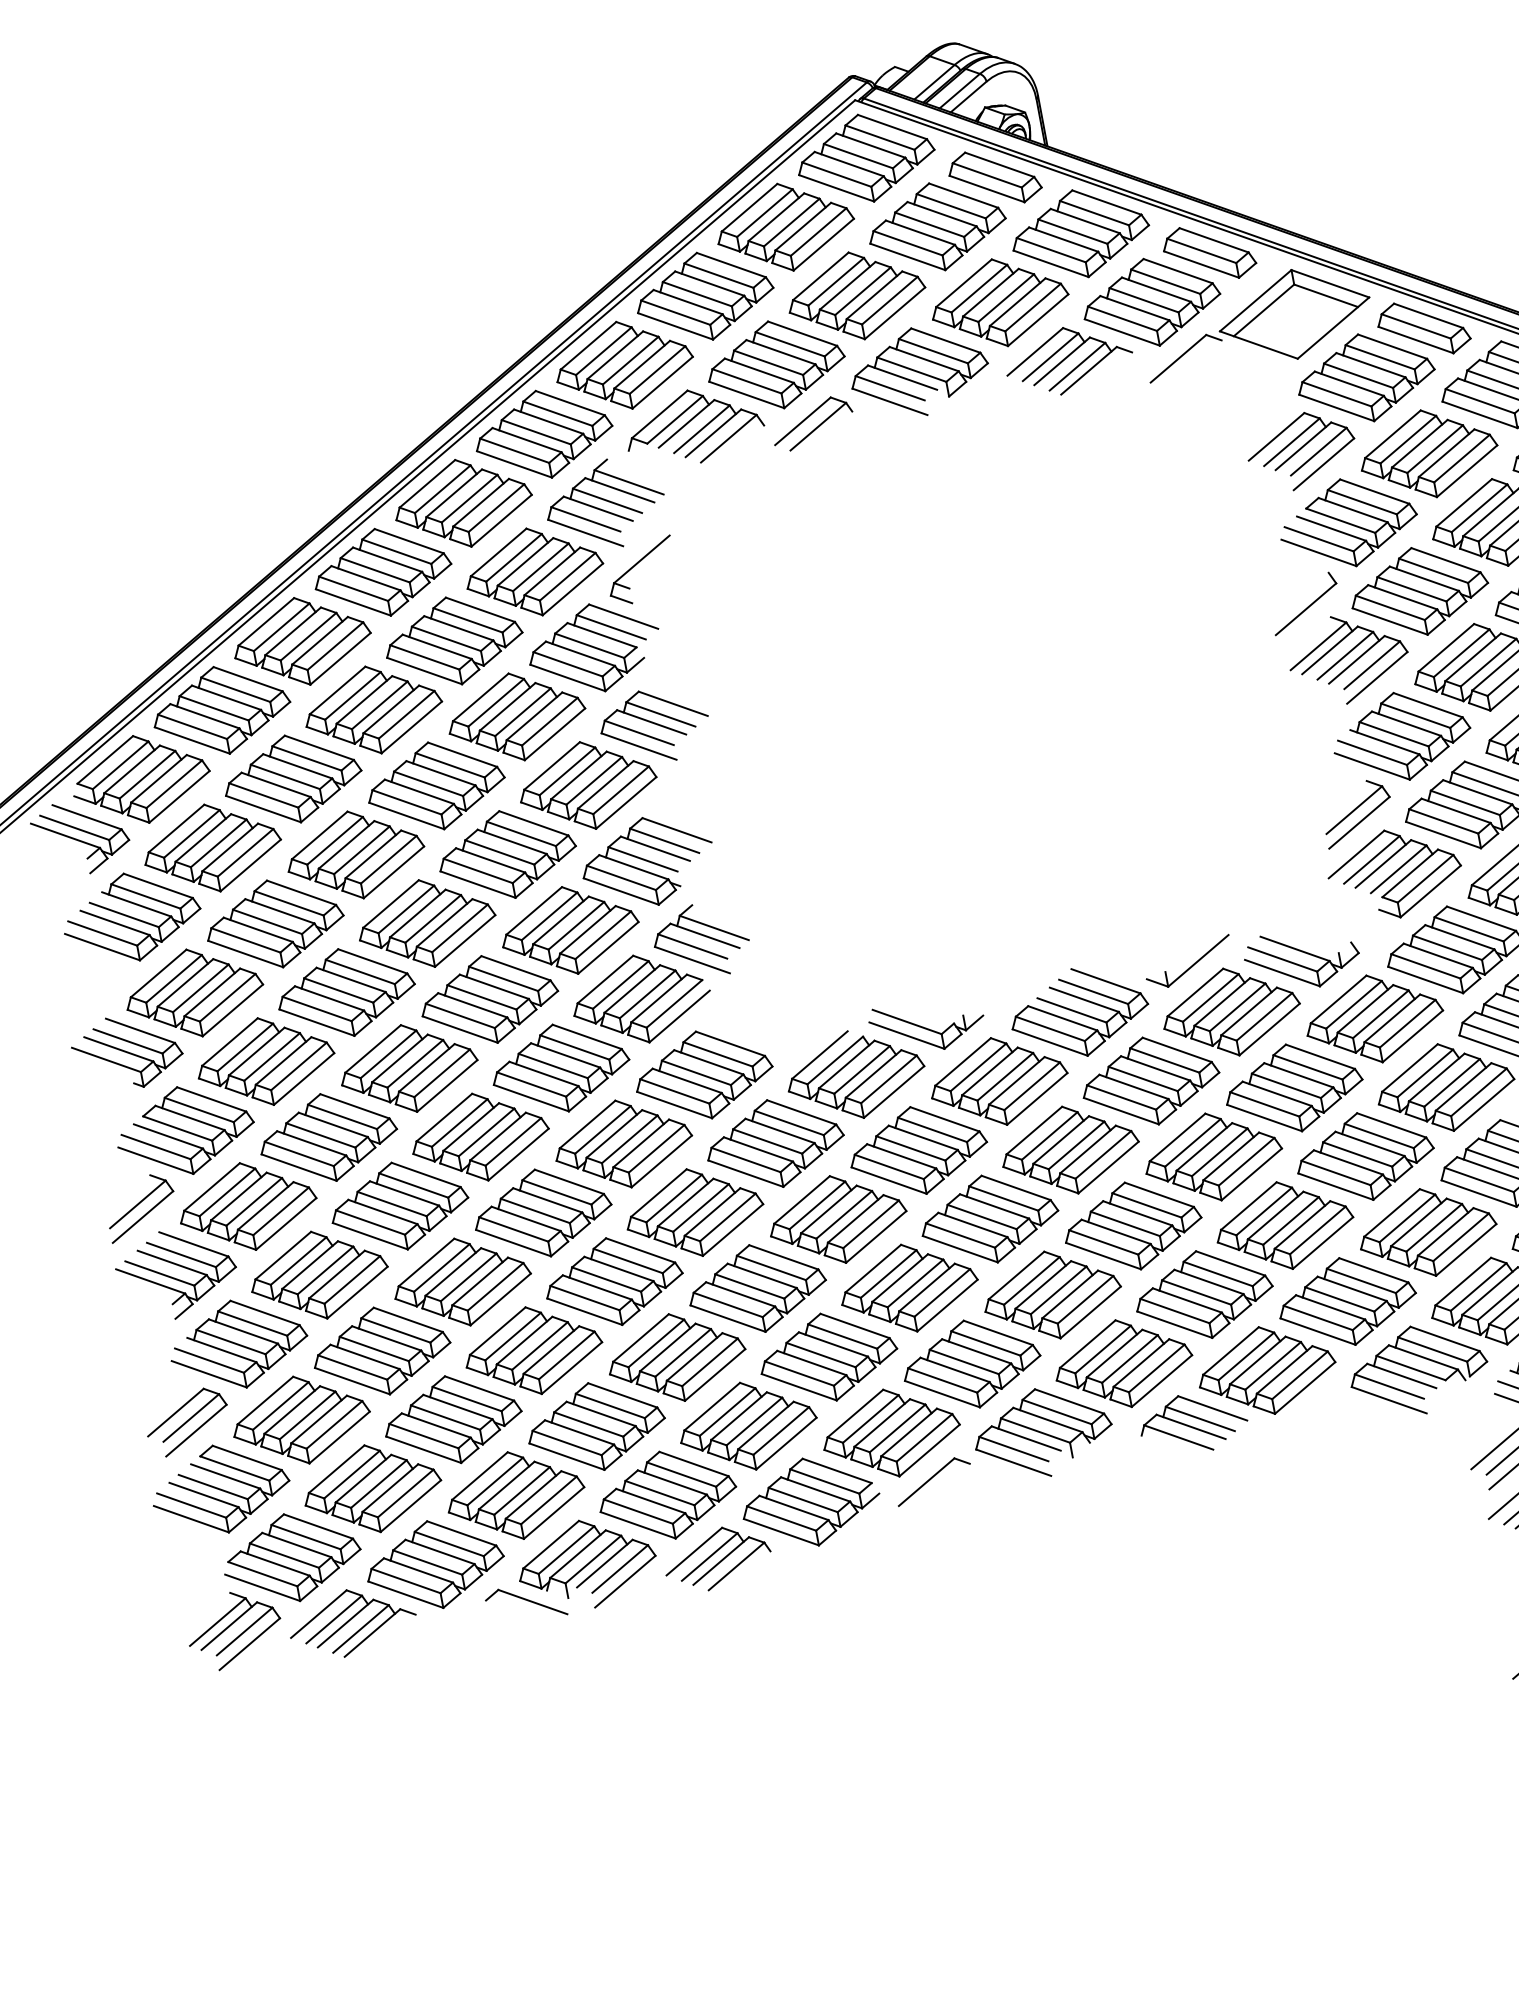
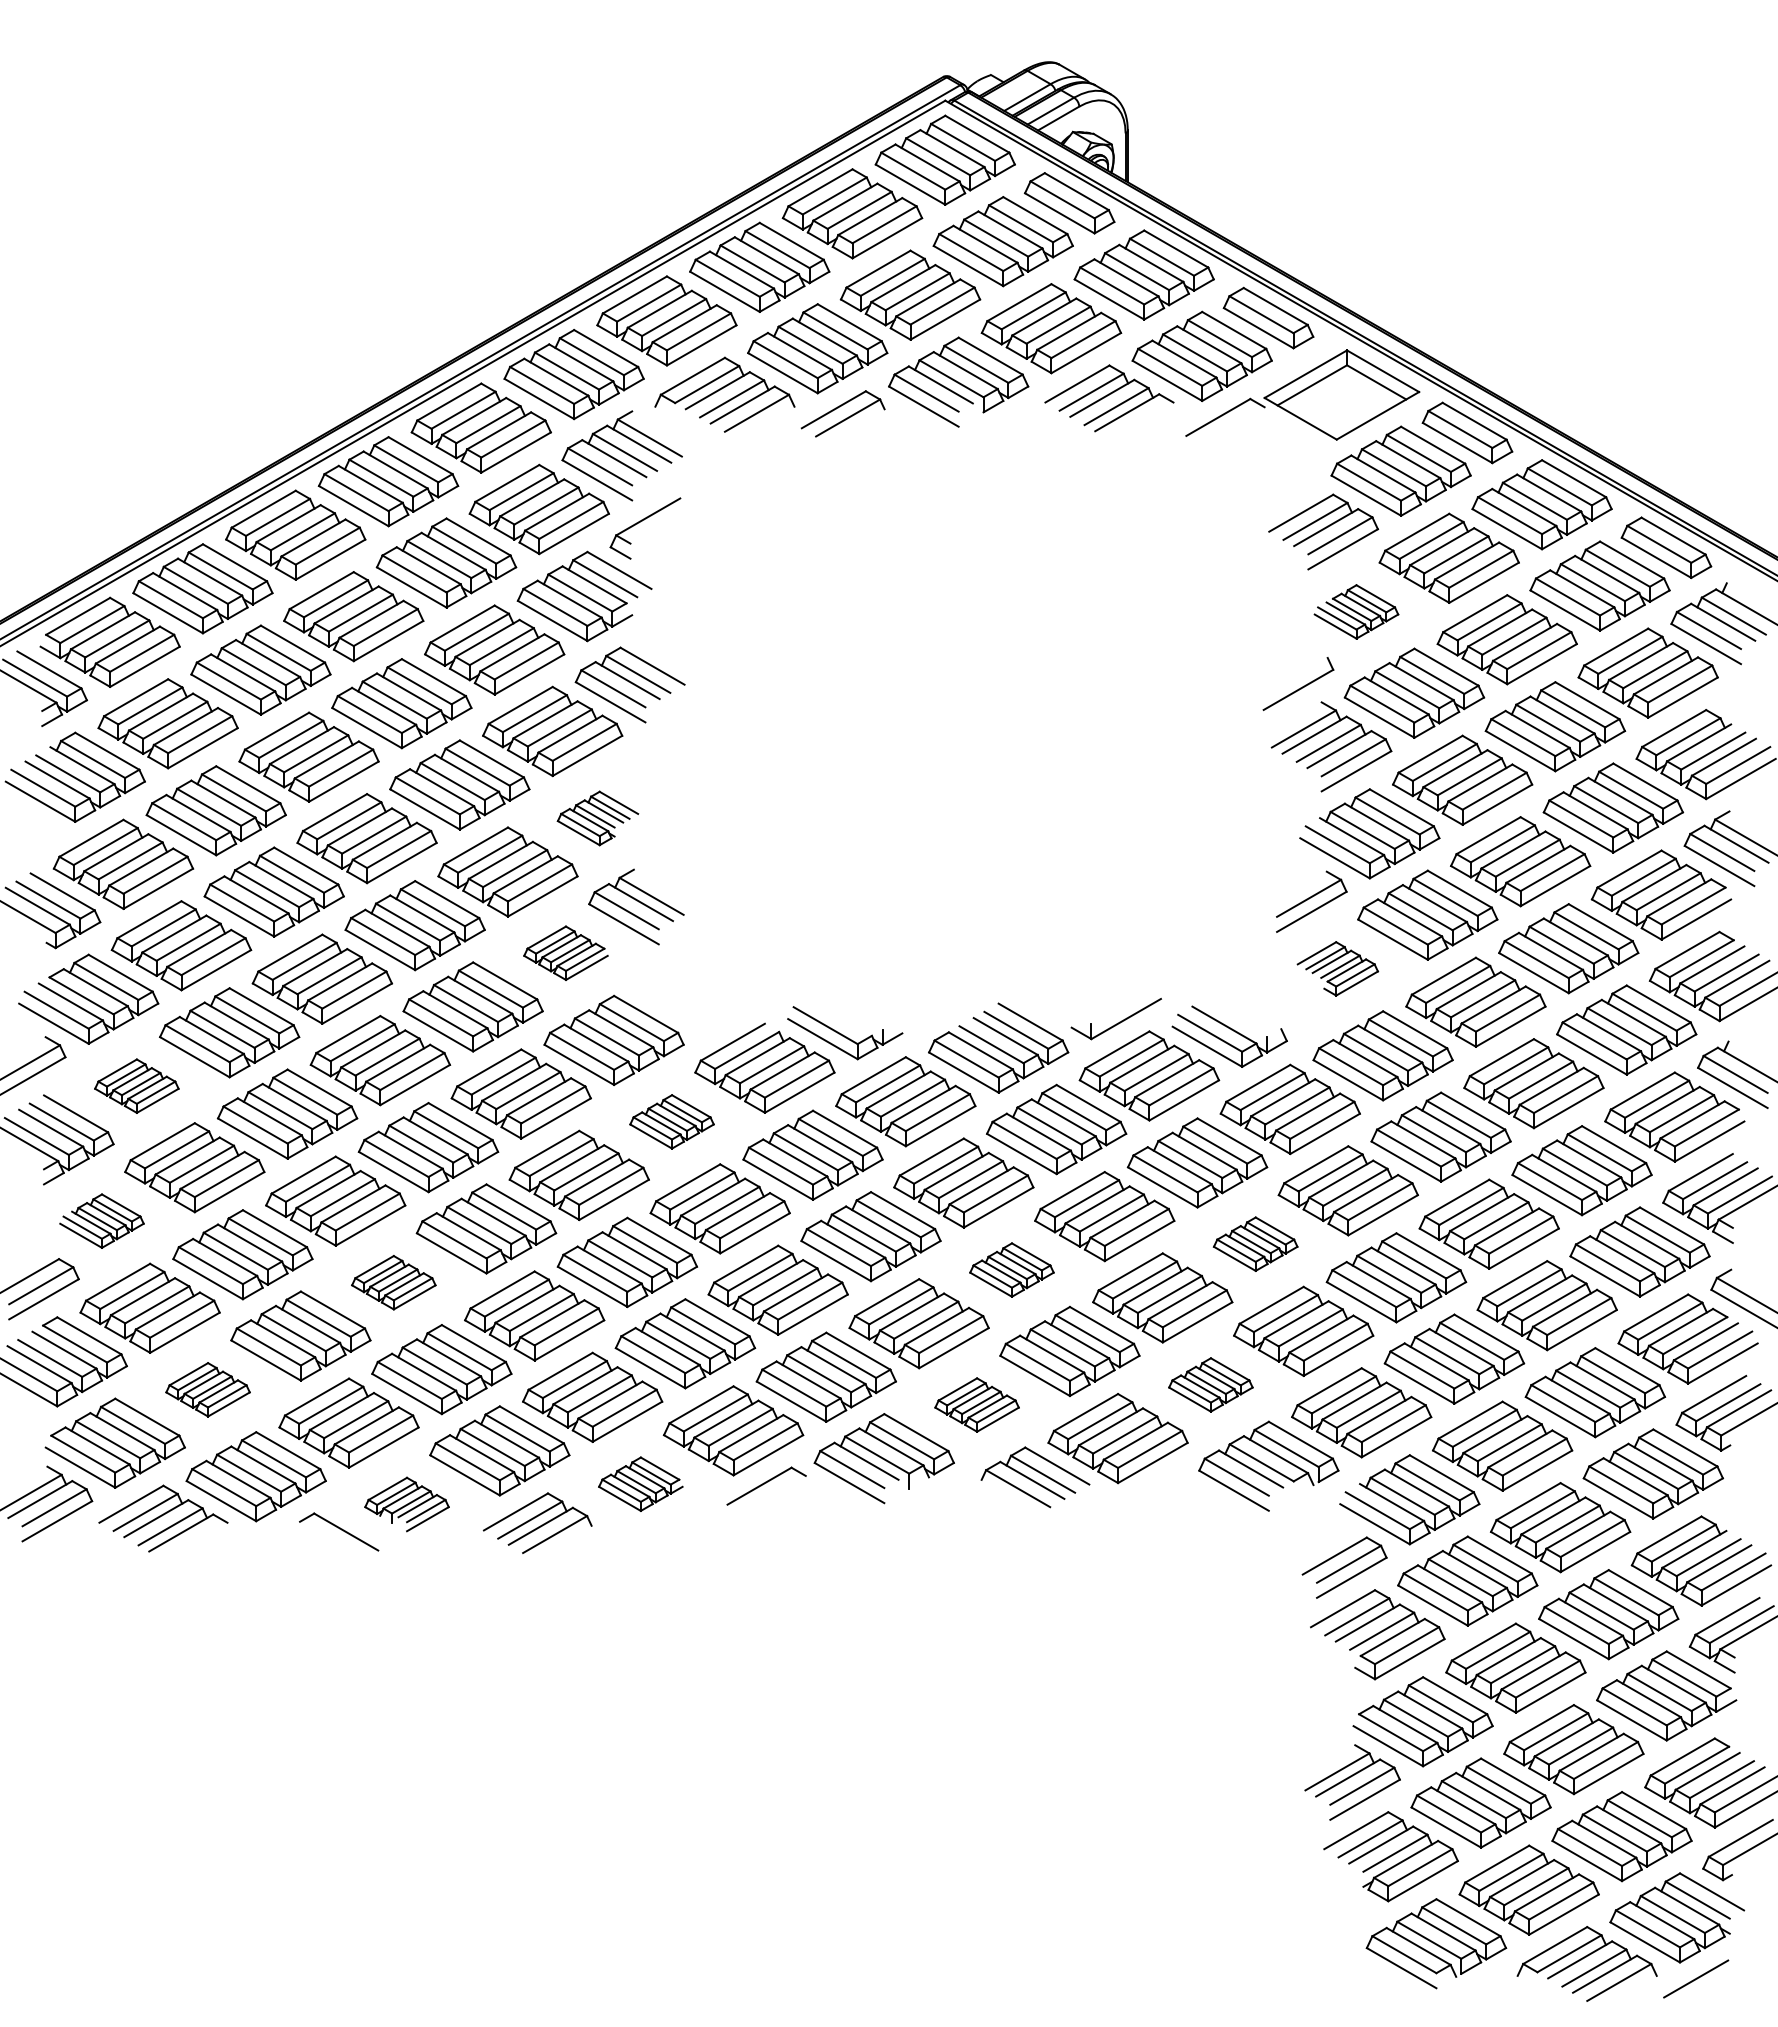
part: (1348, 522) -> (1356, 611), size x0.6
part: (647, 862) -> (597, 818), size x0.6
part: (1394, 873) -> (1337, 968), size x0.6
part: (640, 998) -> (565, 952), size x0.6
part: (774, 1143) -> (671, 1121), size x0.6
part: (1365, 1155) -> (1255, 1243), size x0.6
part: (247, 1205) -> (136, 1085), size x0.6
part: (1132, 1225) -> (1011, 1269), size x0.6
part: (1346, 1301) -> (1210, 1384), size x0.6
part: (238, 1343) -> (101, 1220), size x0.6
part: (533, 1350) -> (393, 1282), size x0.6
part: (1122, 1363) -> (976, 1404), size x0.6
part: (371, 1488) -> (207, 1389), size x0.6
part: (810, 1501) -> (640, 1483), size x0.6
part: (586, 1564) -> (406, 1504), size x0.6

